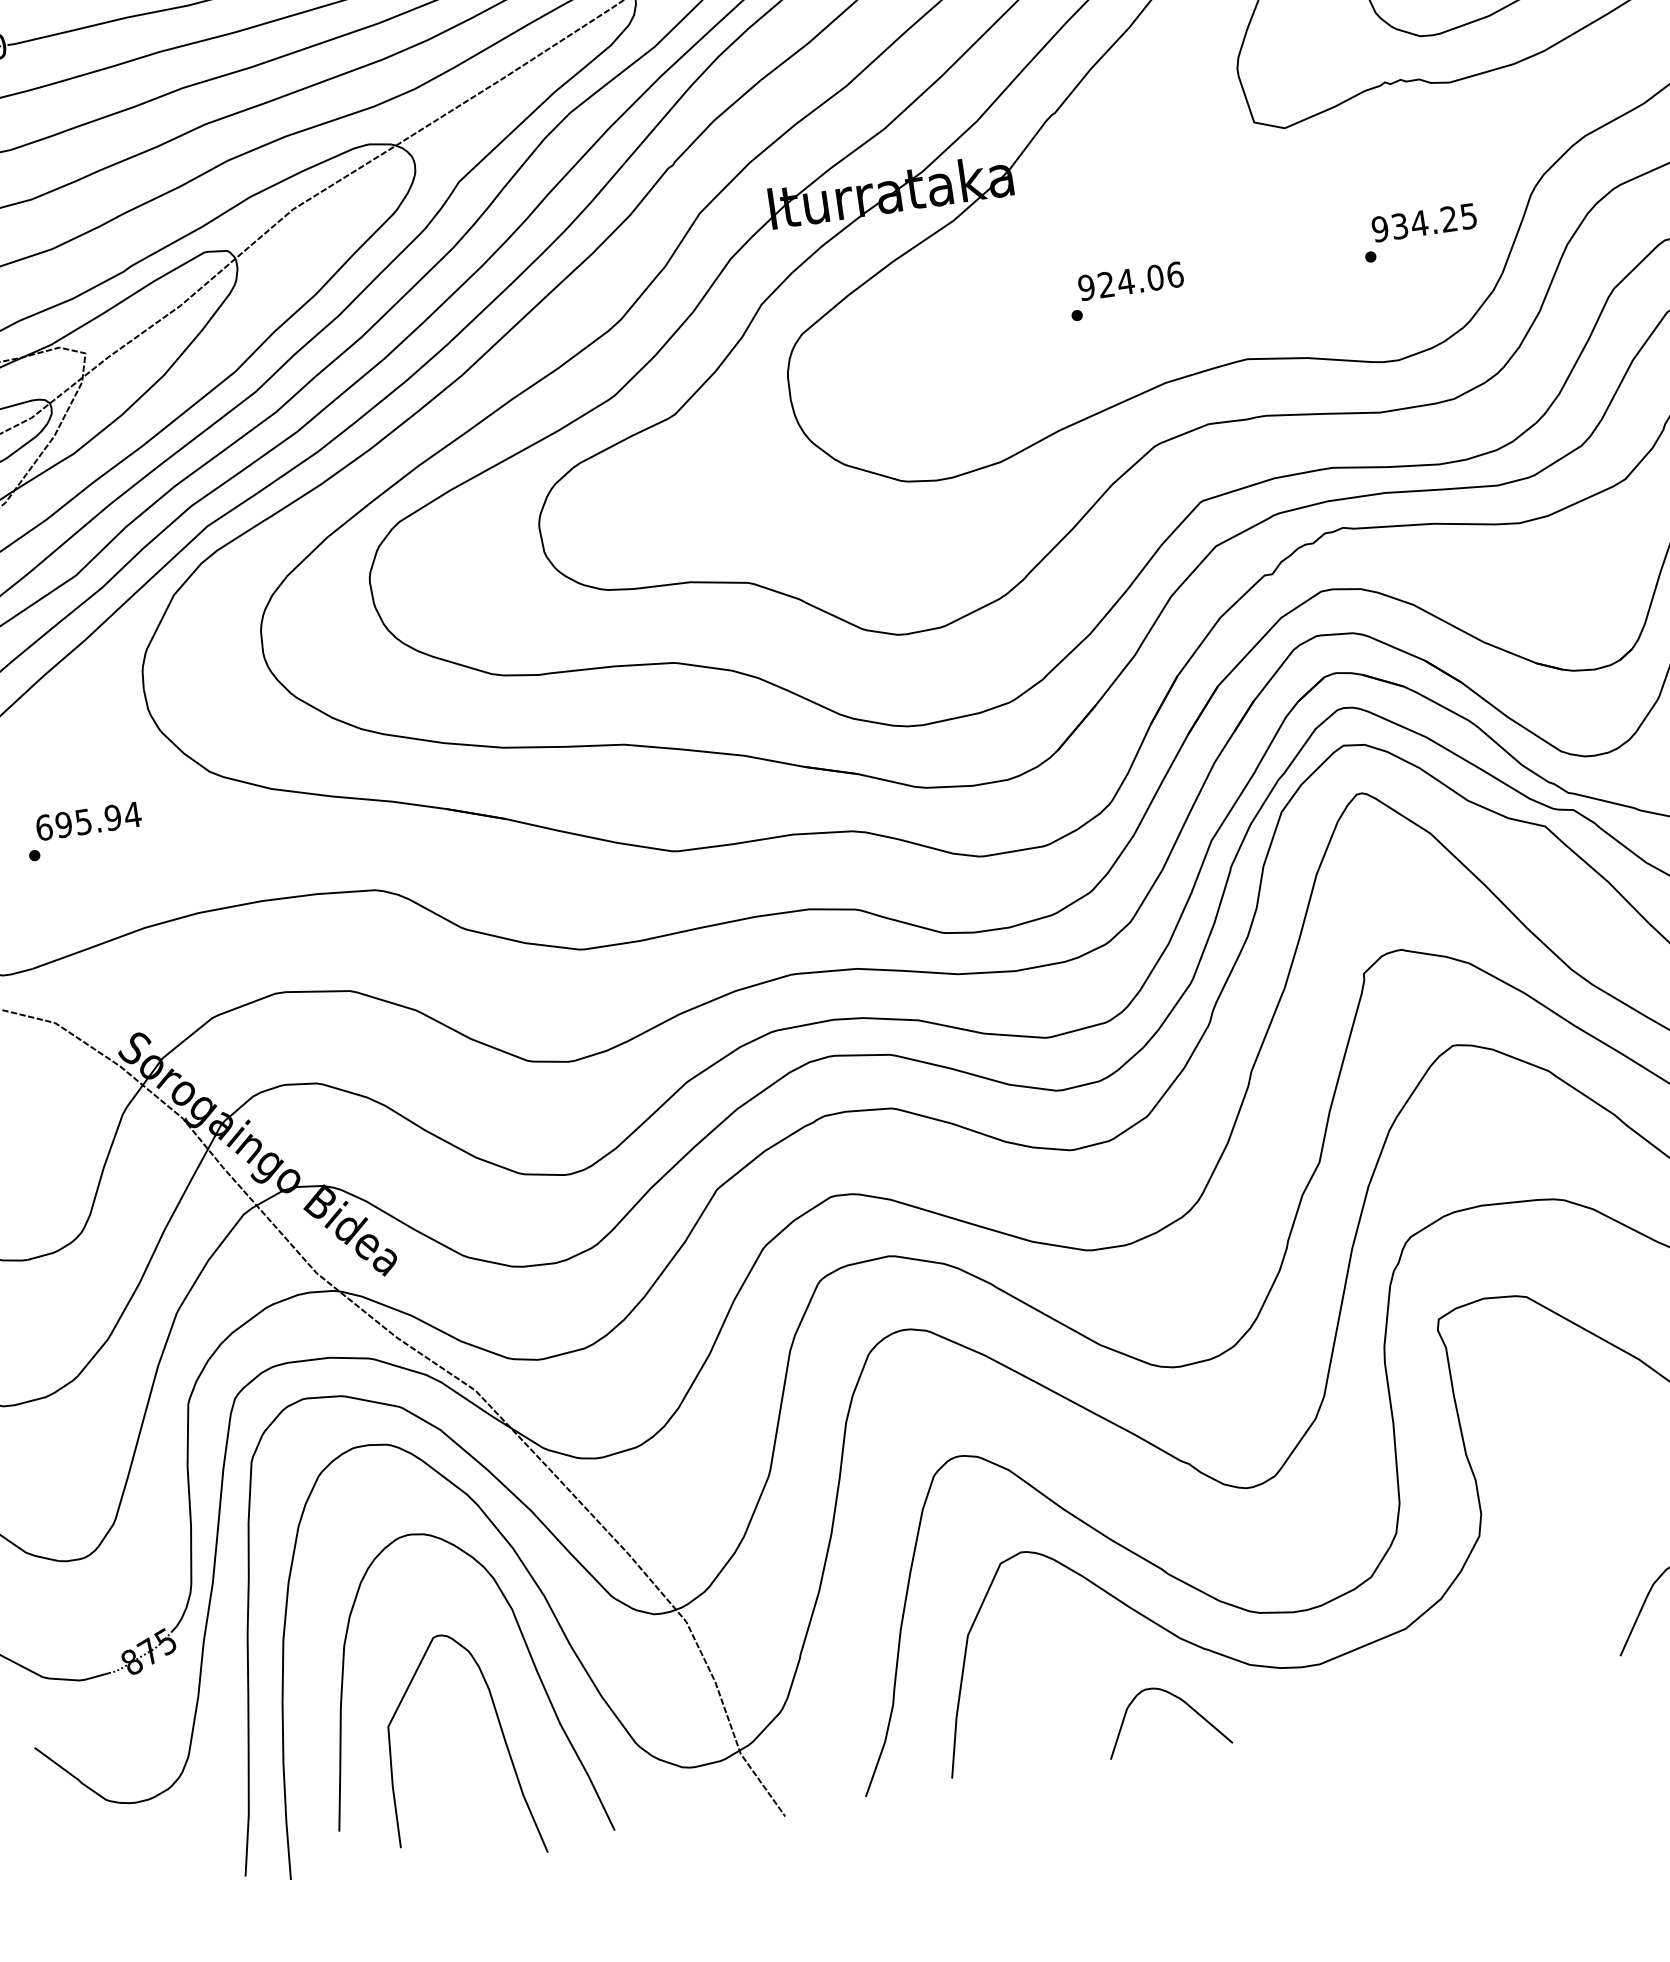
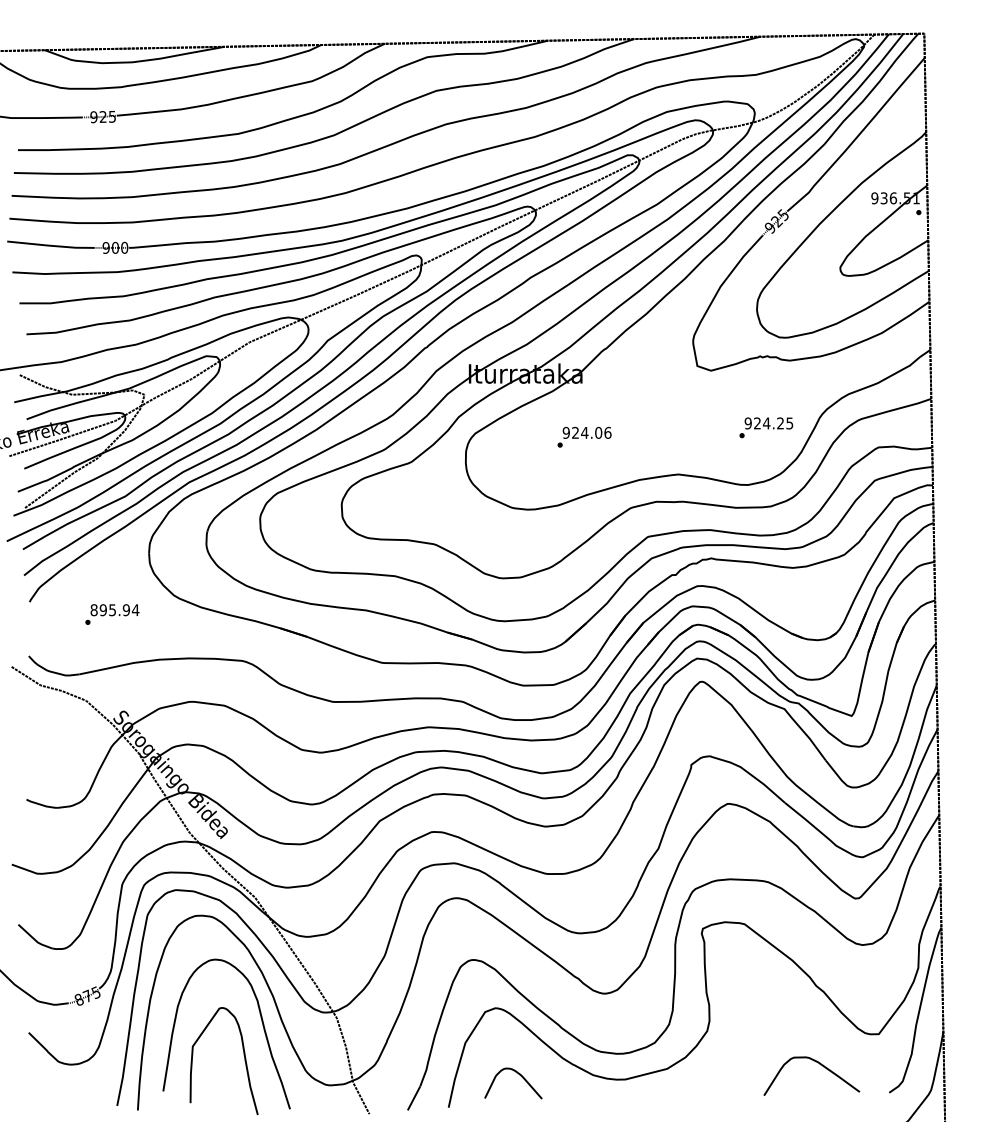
text: (1399, 226) -> (757, 423), 934.25 -> 924.25
text: (1126, 289) -> (584, 436), moved
text: (42, 826) -> (93, 609), 695.94 -> 895.94
curve: (1179, 1701) -> (520, 1076), moved

